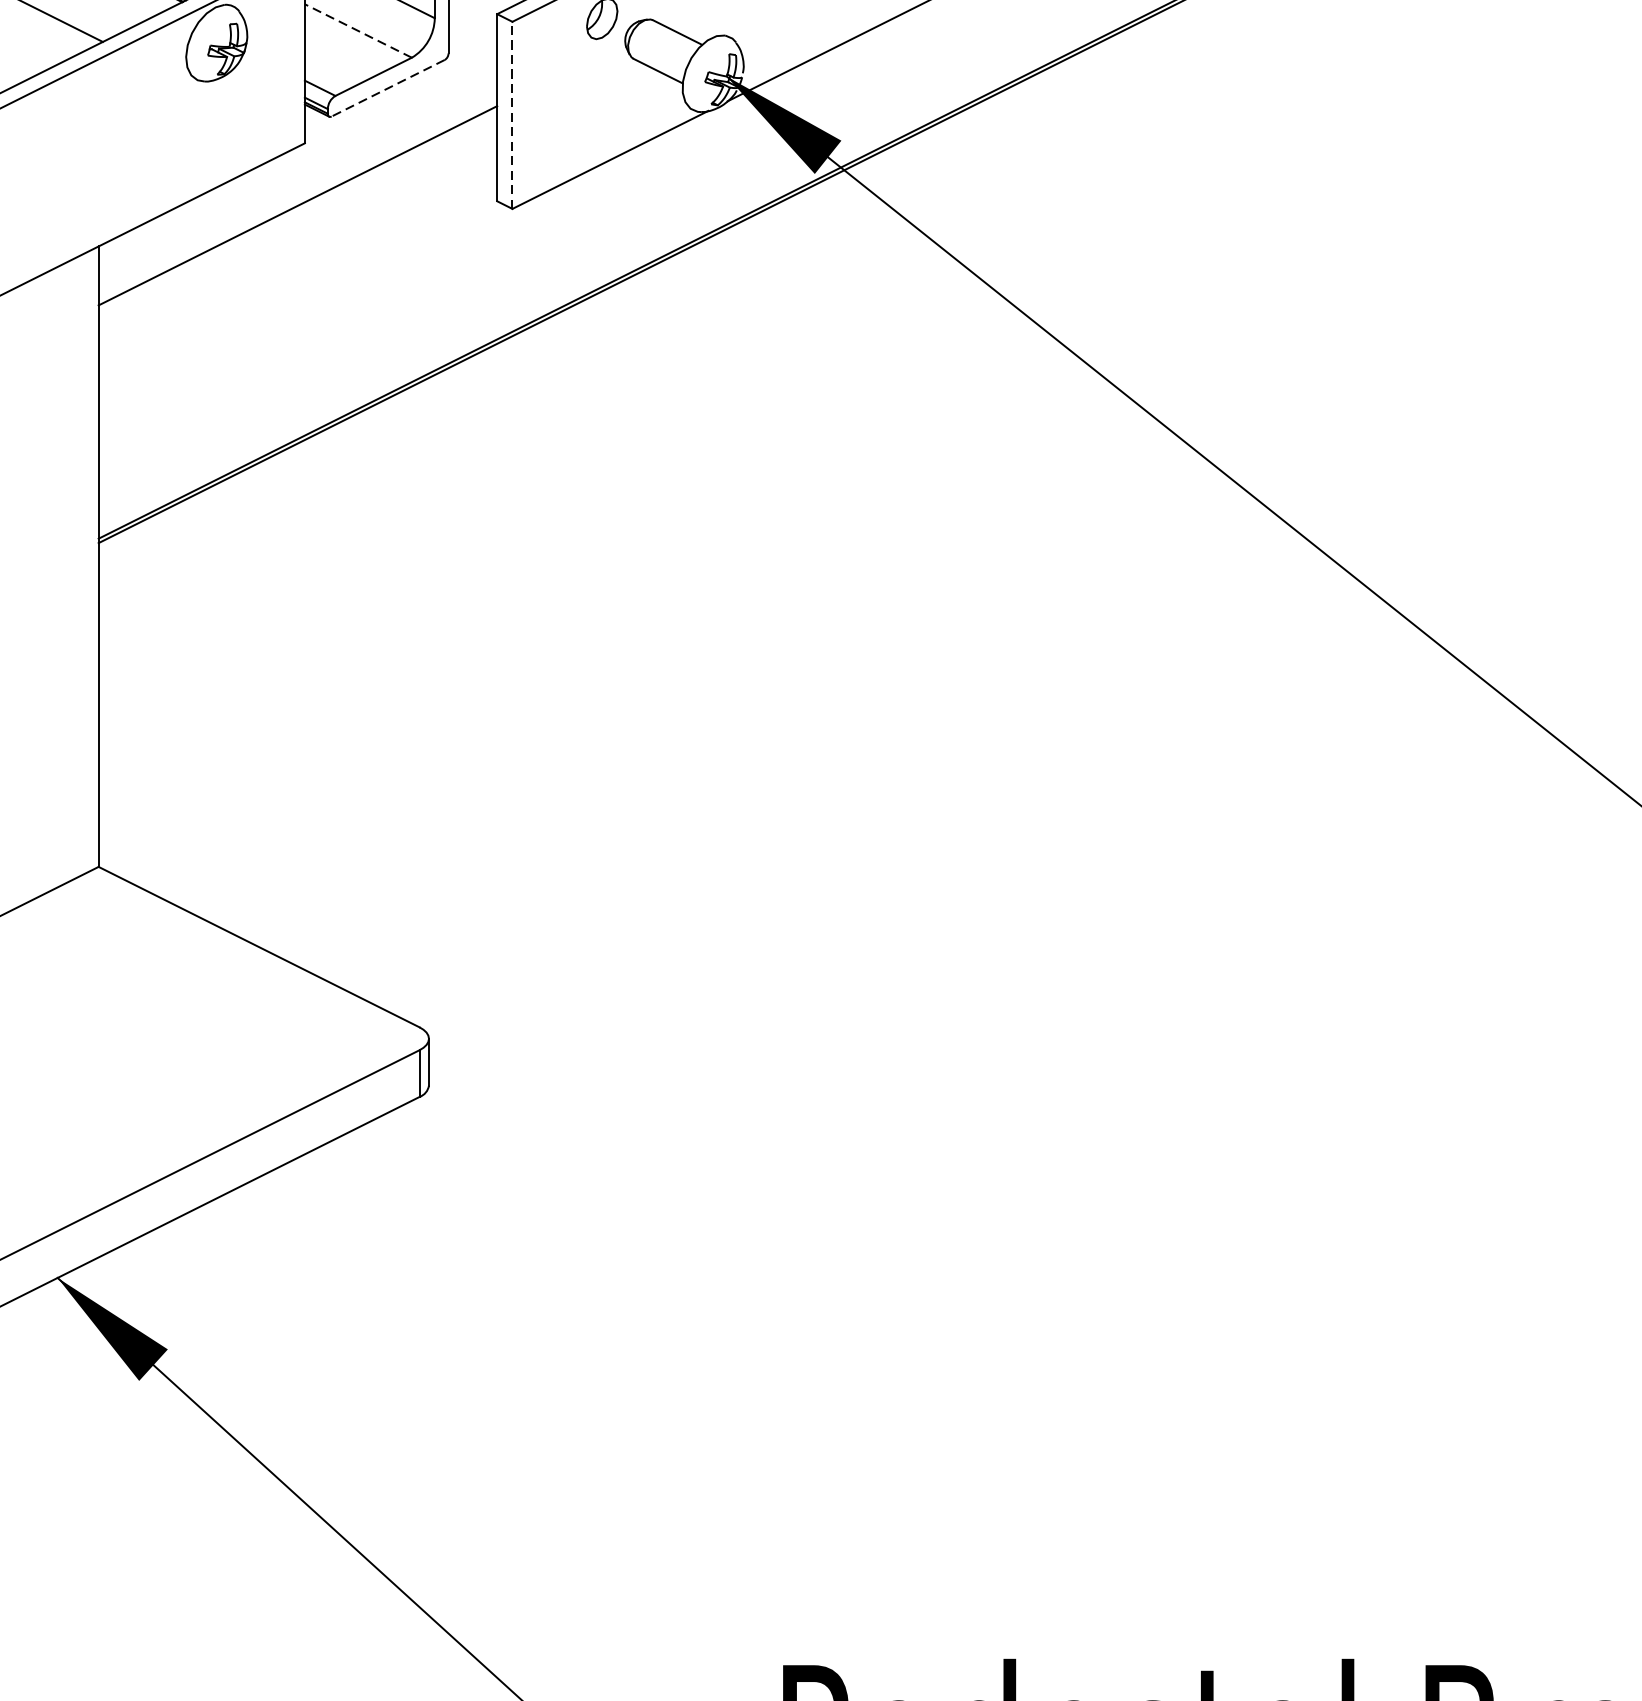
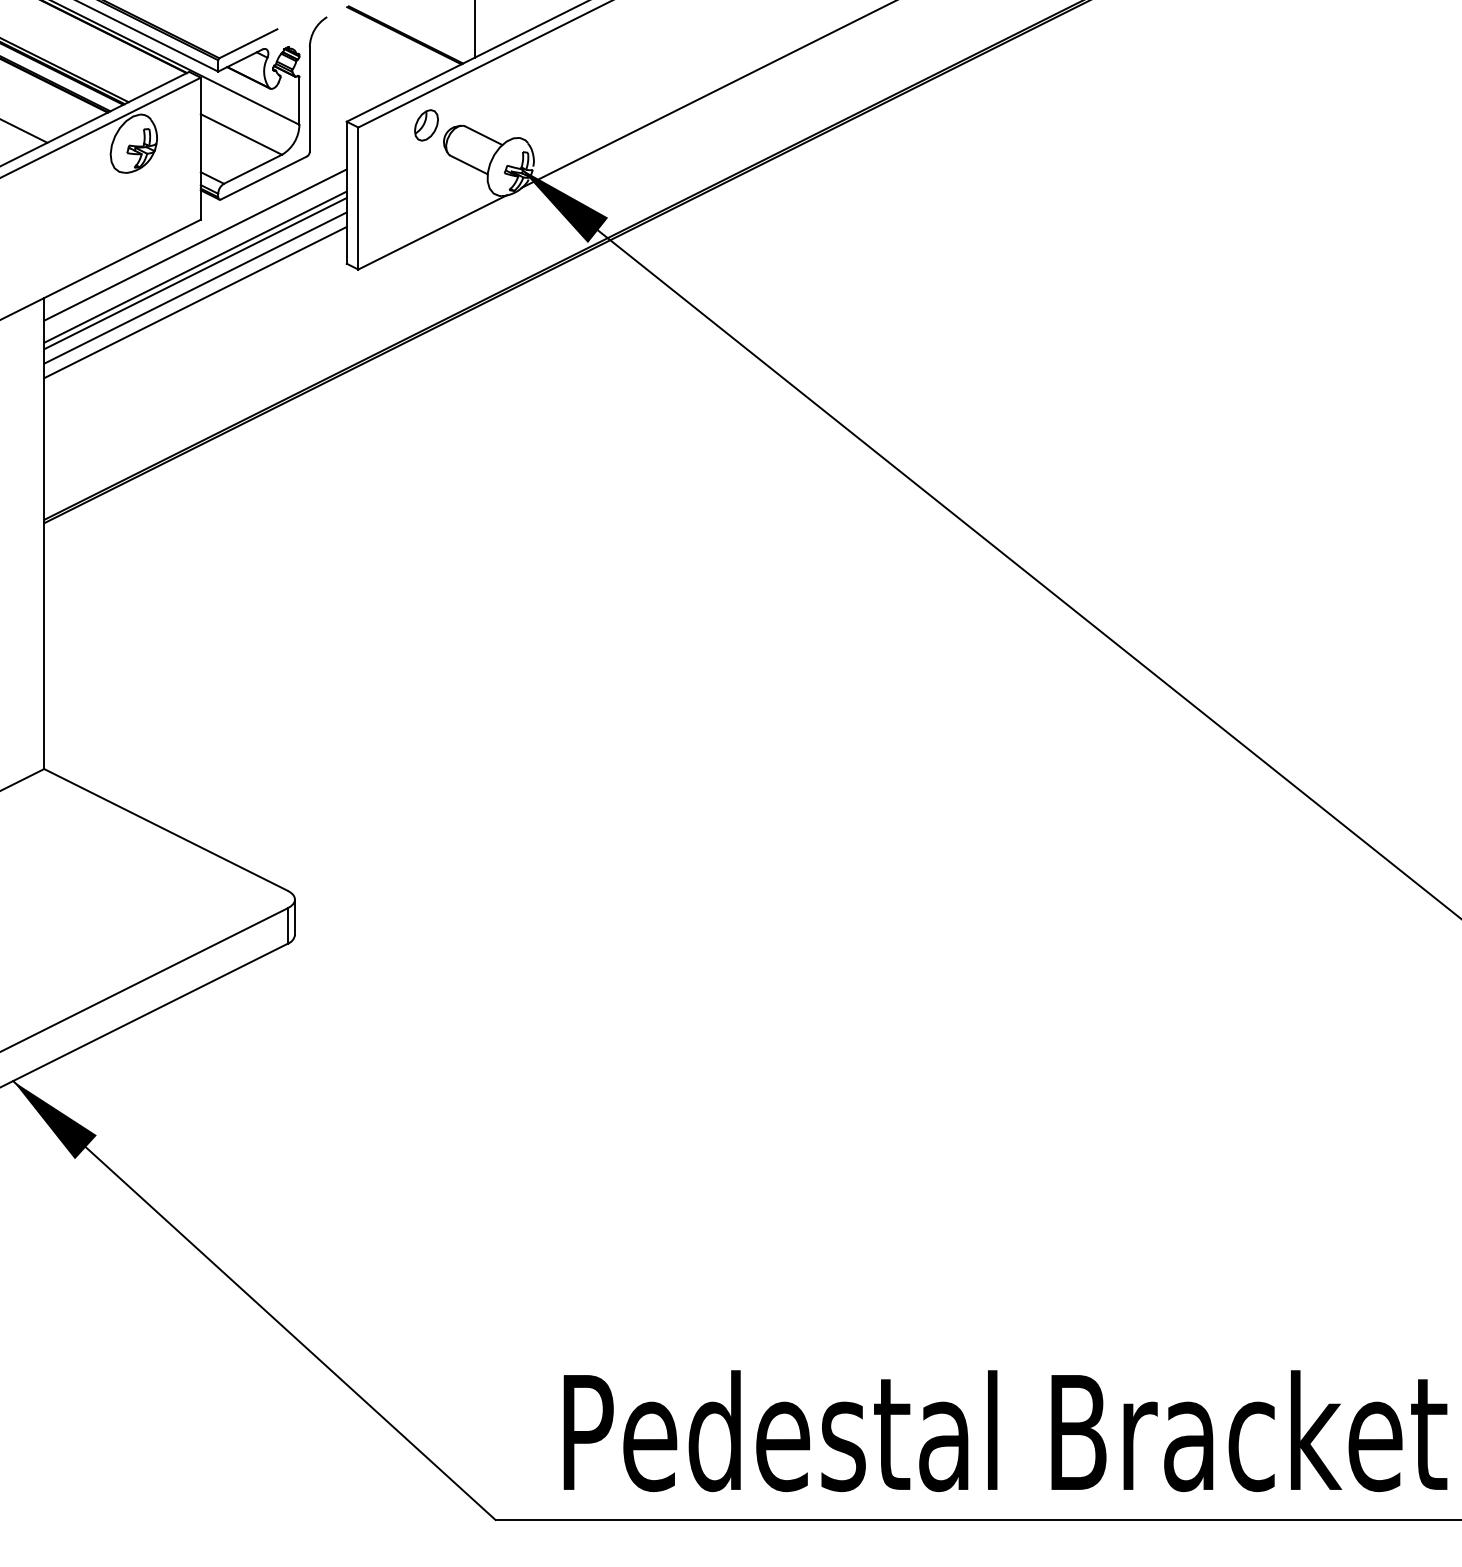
line: (357, 31) -> (240, 134), dashed -> solid
line: (388, 87) -> (264, 177), dashed -> solid
line: (512, 115) -> (358, 198), dashed -> solid
line: (297, 175) -> (195, 244), added
line: (297, 214) -> (195, 273), added
line: (297, 232) -> (195, 287), added
line: (297, 252) -> (195, 302), added

